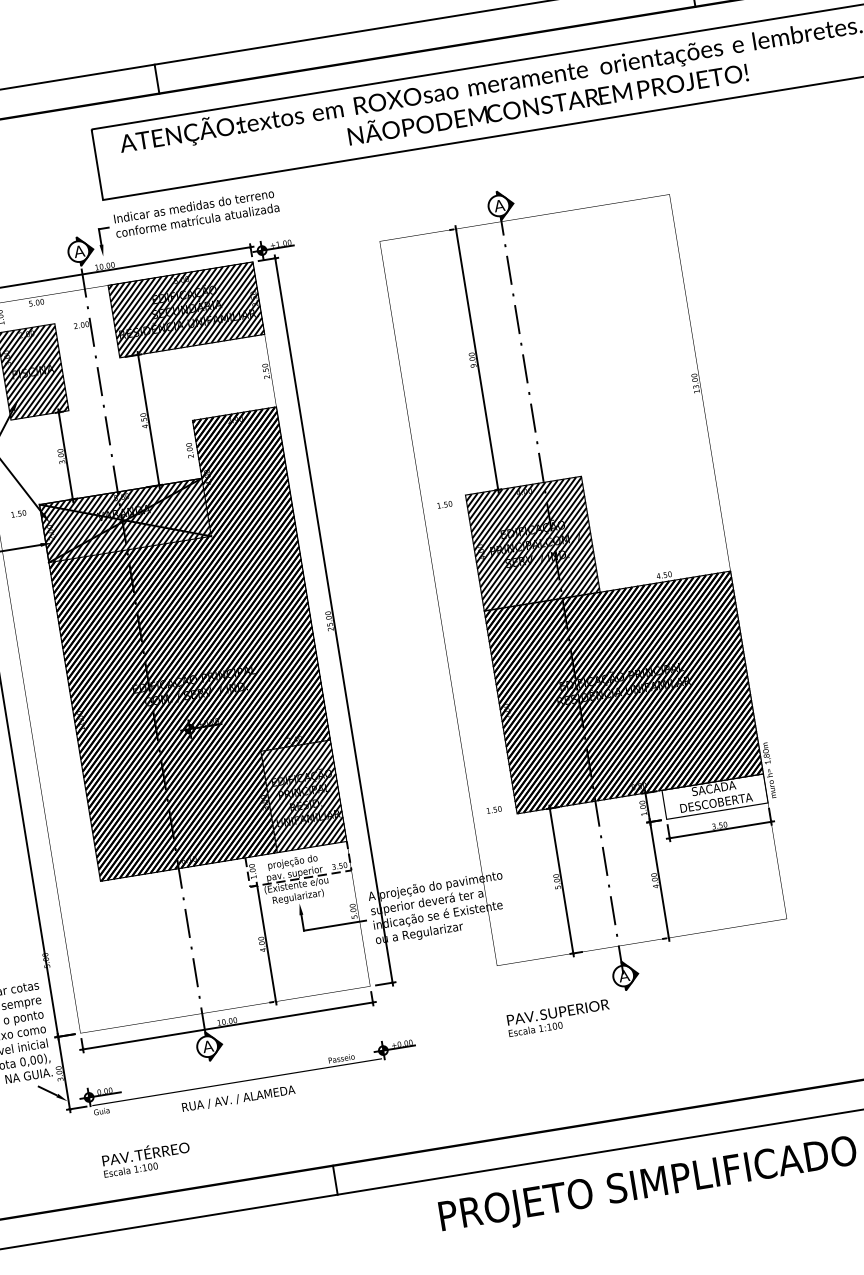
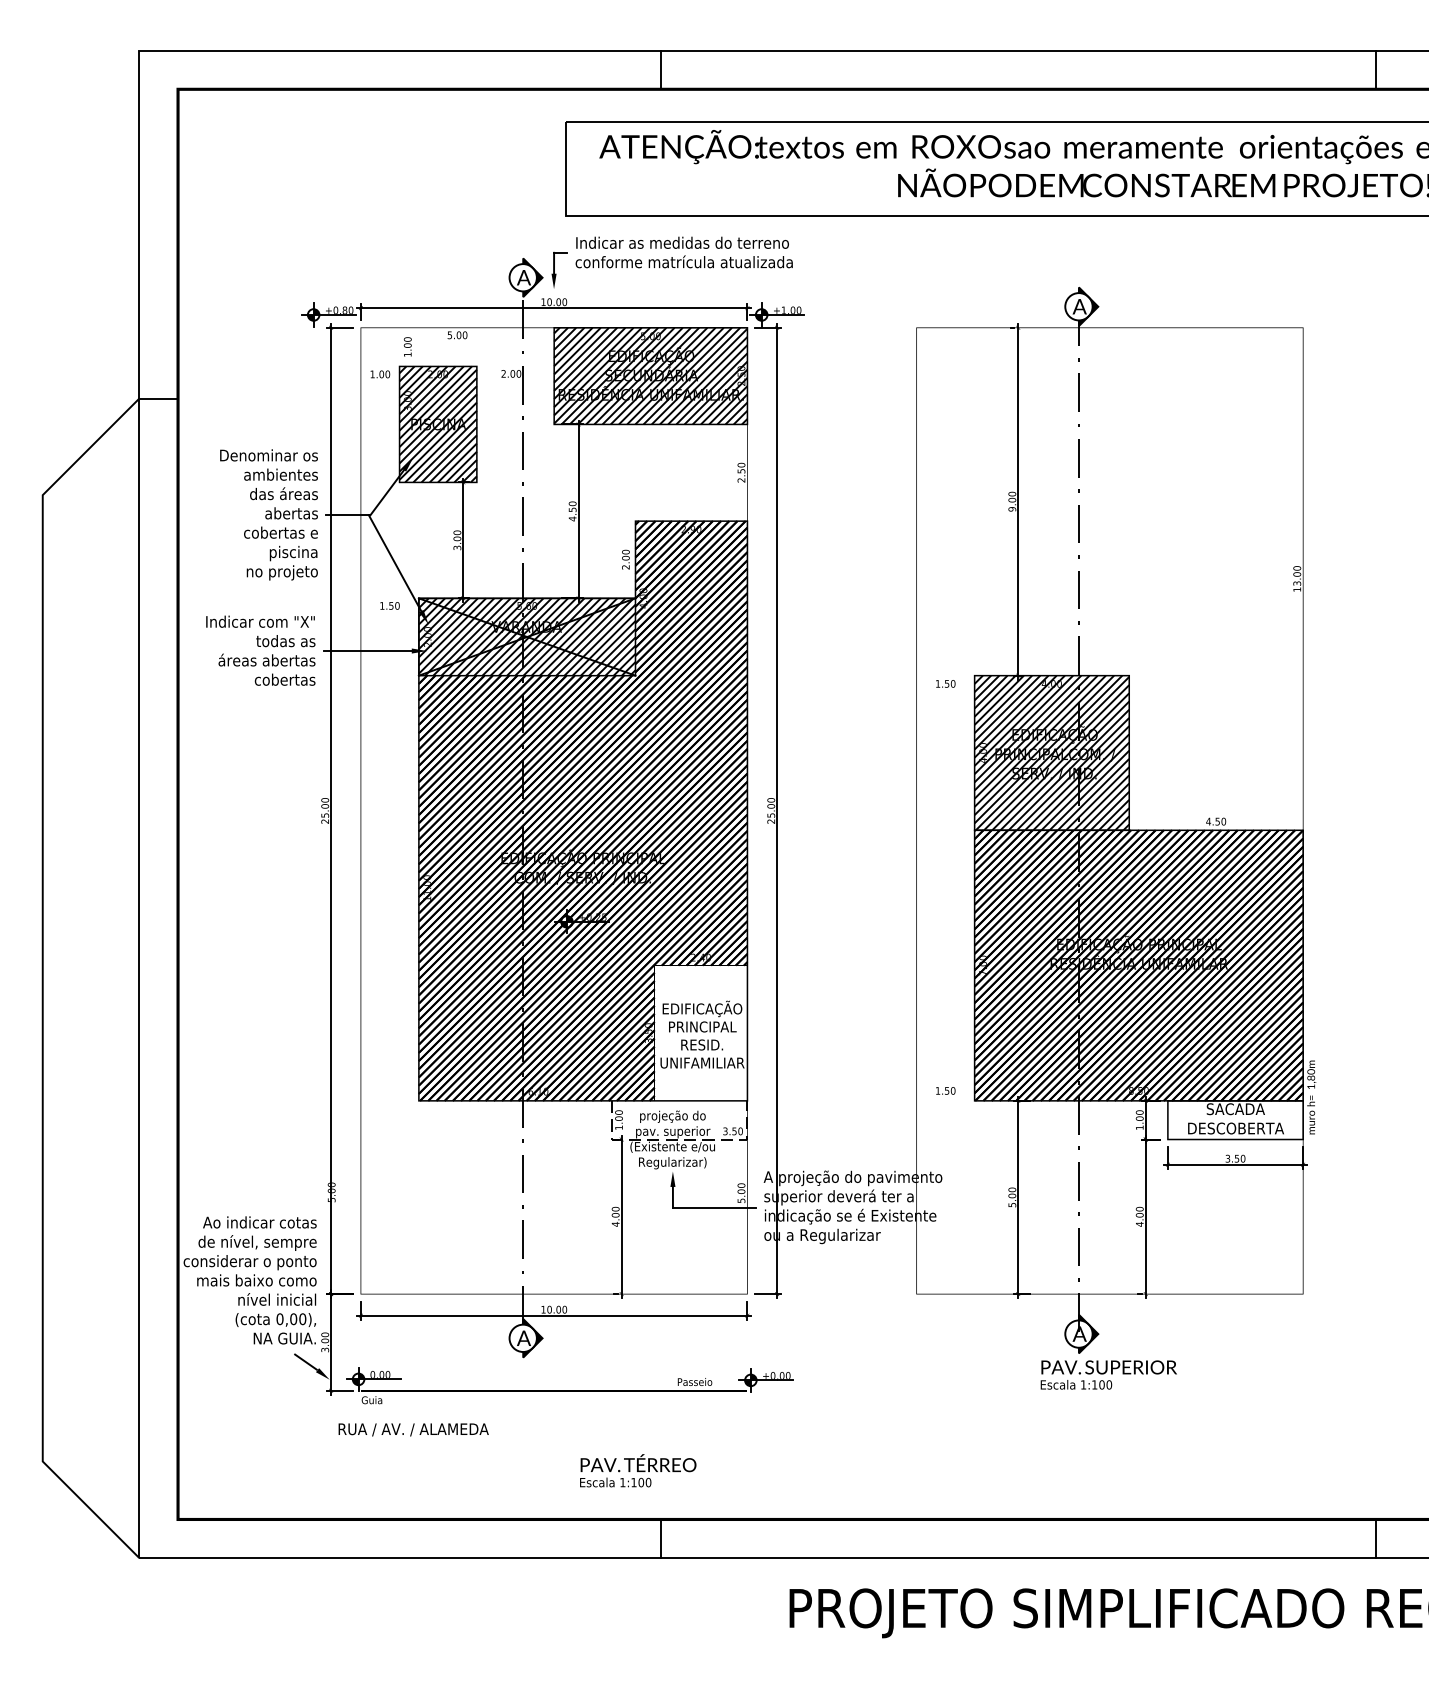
hatch: (303, 795) -> (700, 1032), removed
text: (558, 1017) -> (1108, 1374), moved
text: (238, 1098) -> (413, 1429), moved
text: (146, 1158) -> (638, 1470), moved

